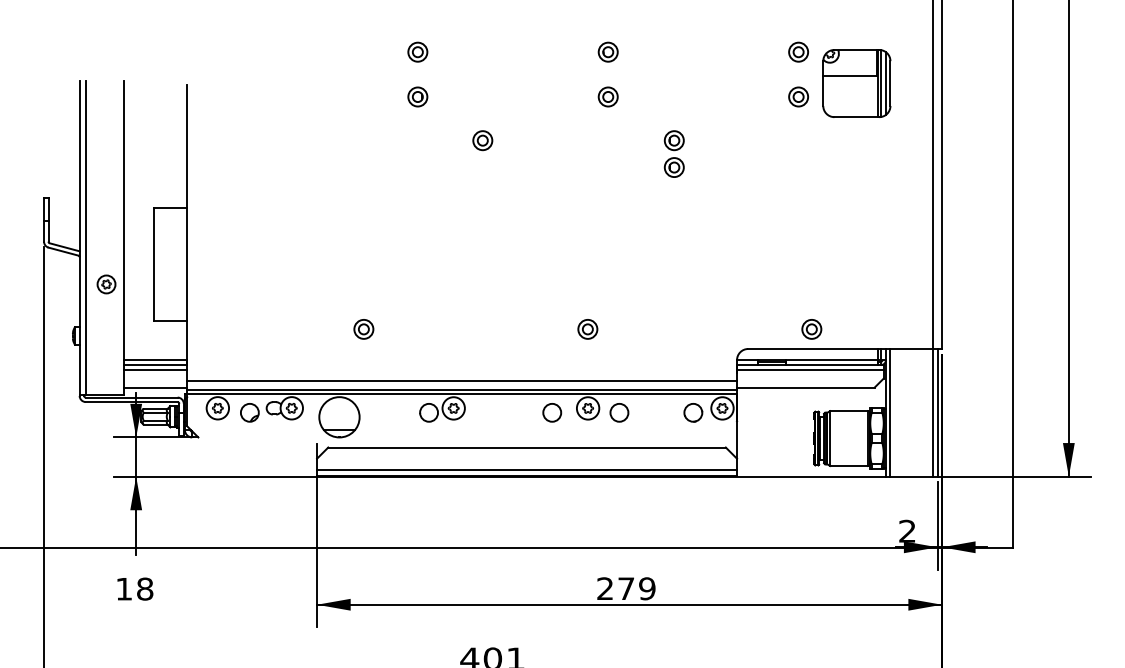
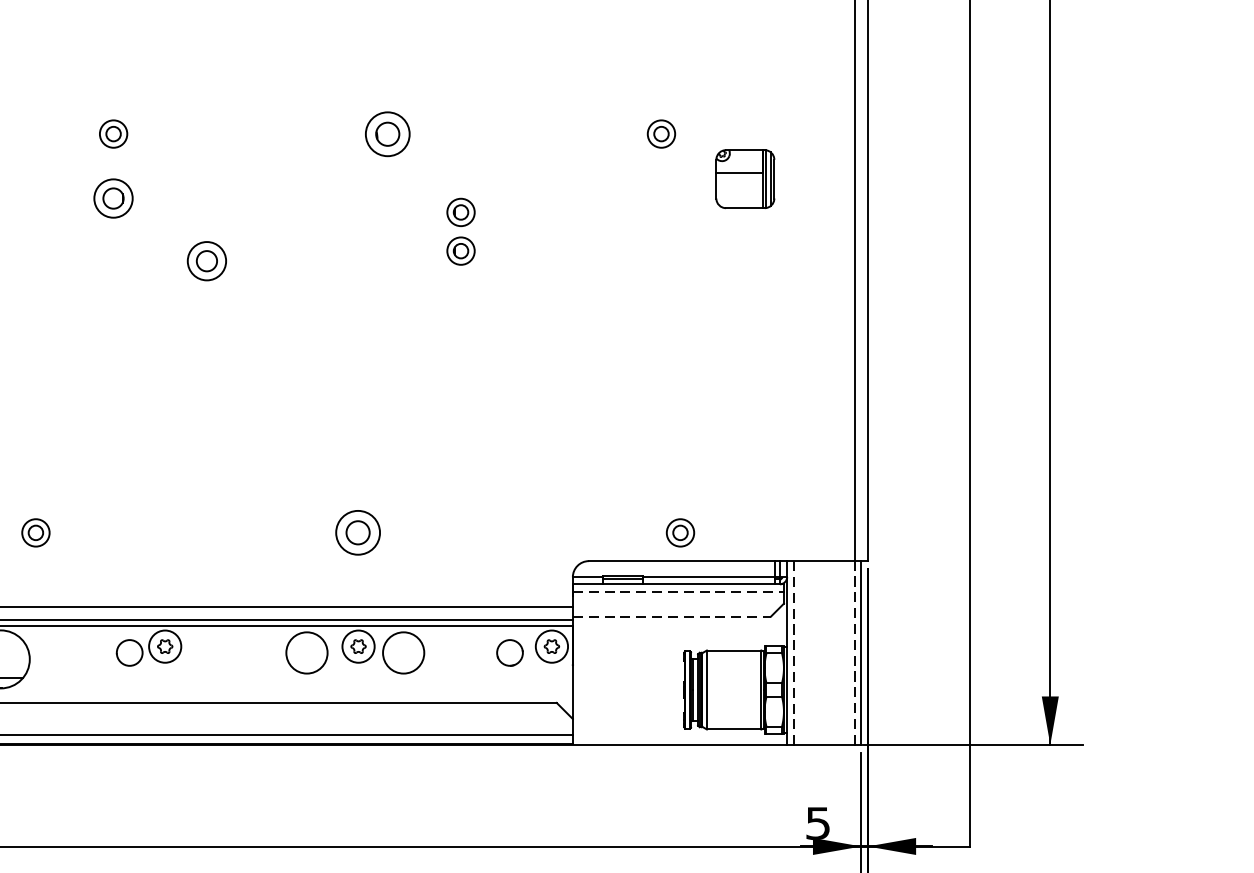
part: (607, 51) -> (386, 133), size x1.6
part: (856, 83) -> (744, 179), size x0.6
part: (417, 96) -> (113, 197), size x1.4
part: (607, 96) -> (386, 197), removed
part: (798, 96) -> (661, 197), removed
part: (482, 140) -> (206, 261), size x1.4
part: (673, 153) -> (459, 230), moved
part: (587, 329) -> (357, 533), size x1.6
line: (810, 370) -> (678, 592), solid -> dashed
line: (805, 387) -> (671, 616), solid -> dashed
circle: (552, 412) -> (307, 652), size x1.6
circle: (619, 412) -> (403, 652), size x1.6
line: (890, 412) -> (793, 652), solid -> dashed
line: (933, 412) -> (855, 652), solid -> dashed
text: (907, 530) -> (818, 822), 2 -> 5

